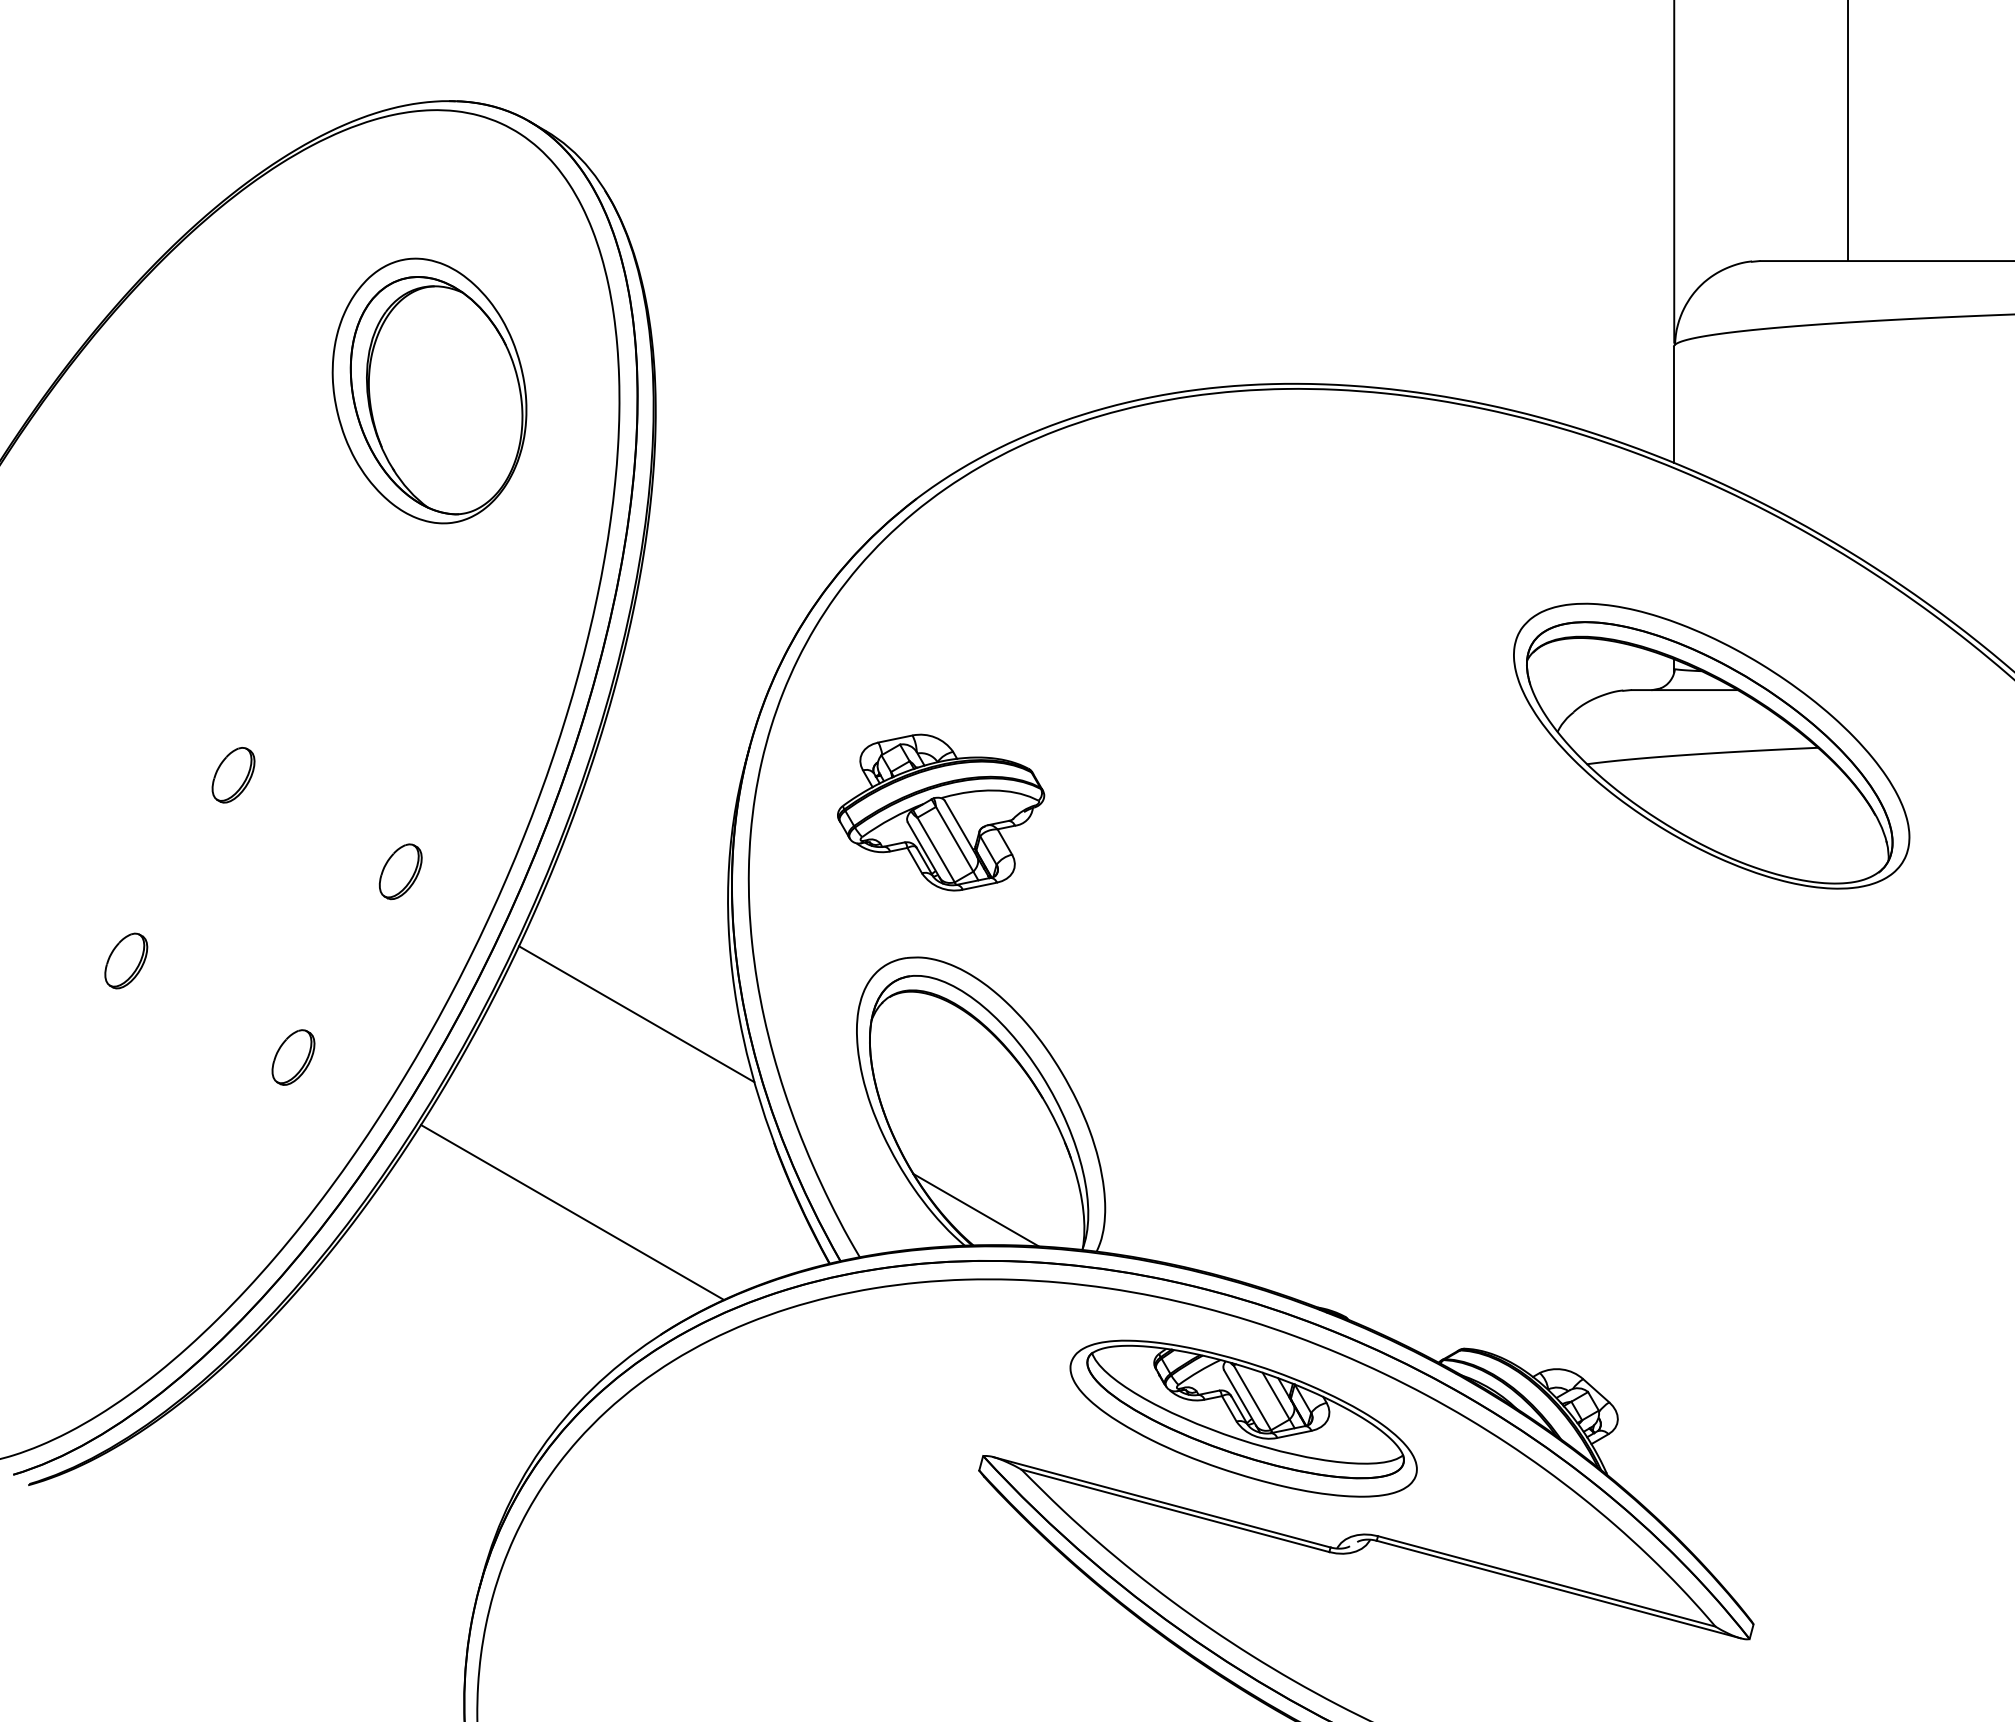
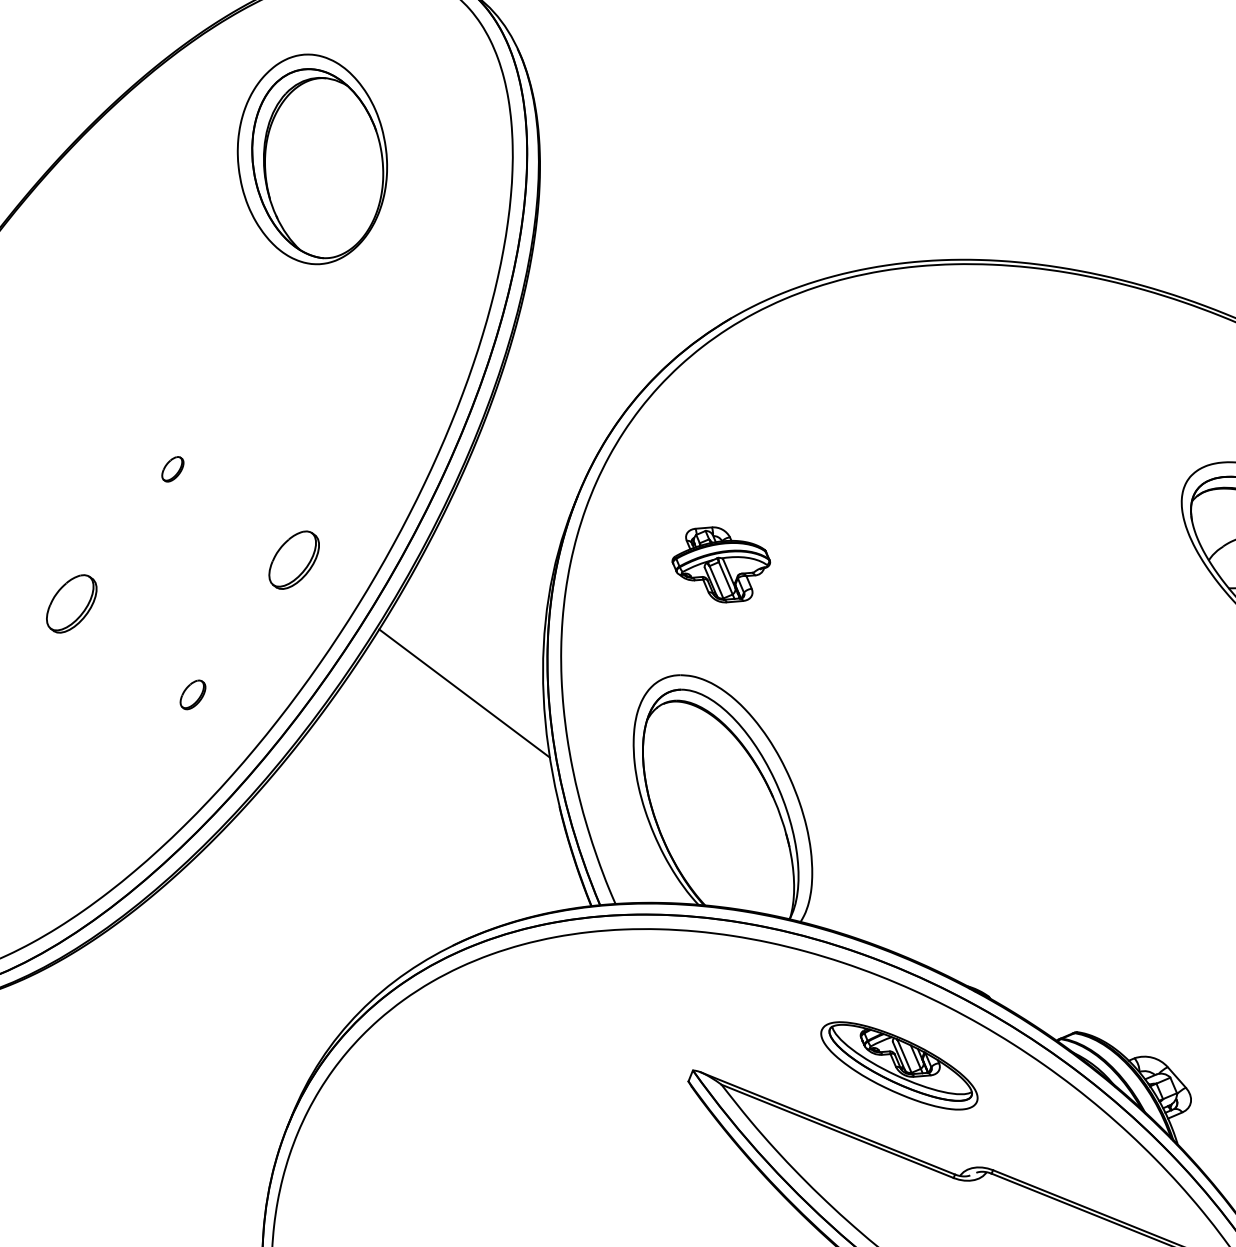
part: (429, 390) -> (312, 158), moved
part: (233, 775) -> (172, 469), size x0.6
part: (941, 812) -> (721, 565), size x0.6
part: (400, 871) -> (293, 560), size x1.4
part: (126, 960) -> (72, 603), size x1.4
part: (293, 1057) -> (193, 694), size x0.7
line: (975, 1209) -> (710, 877), removed
line: (572, 1212) -> (395, 841), removed
part: (1243, 1418) -> (899, 1065), size x0.6

